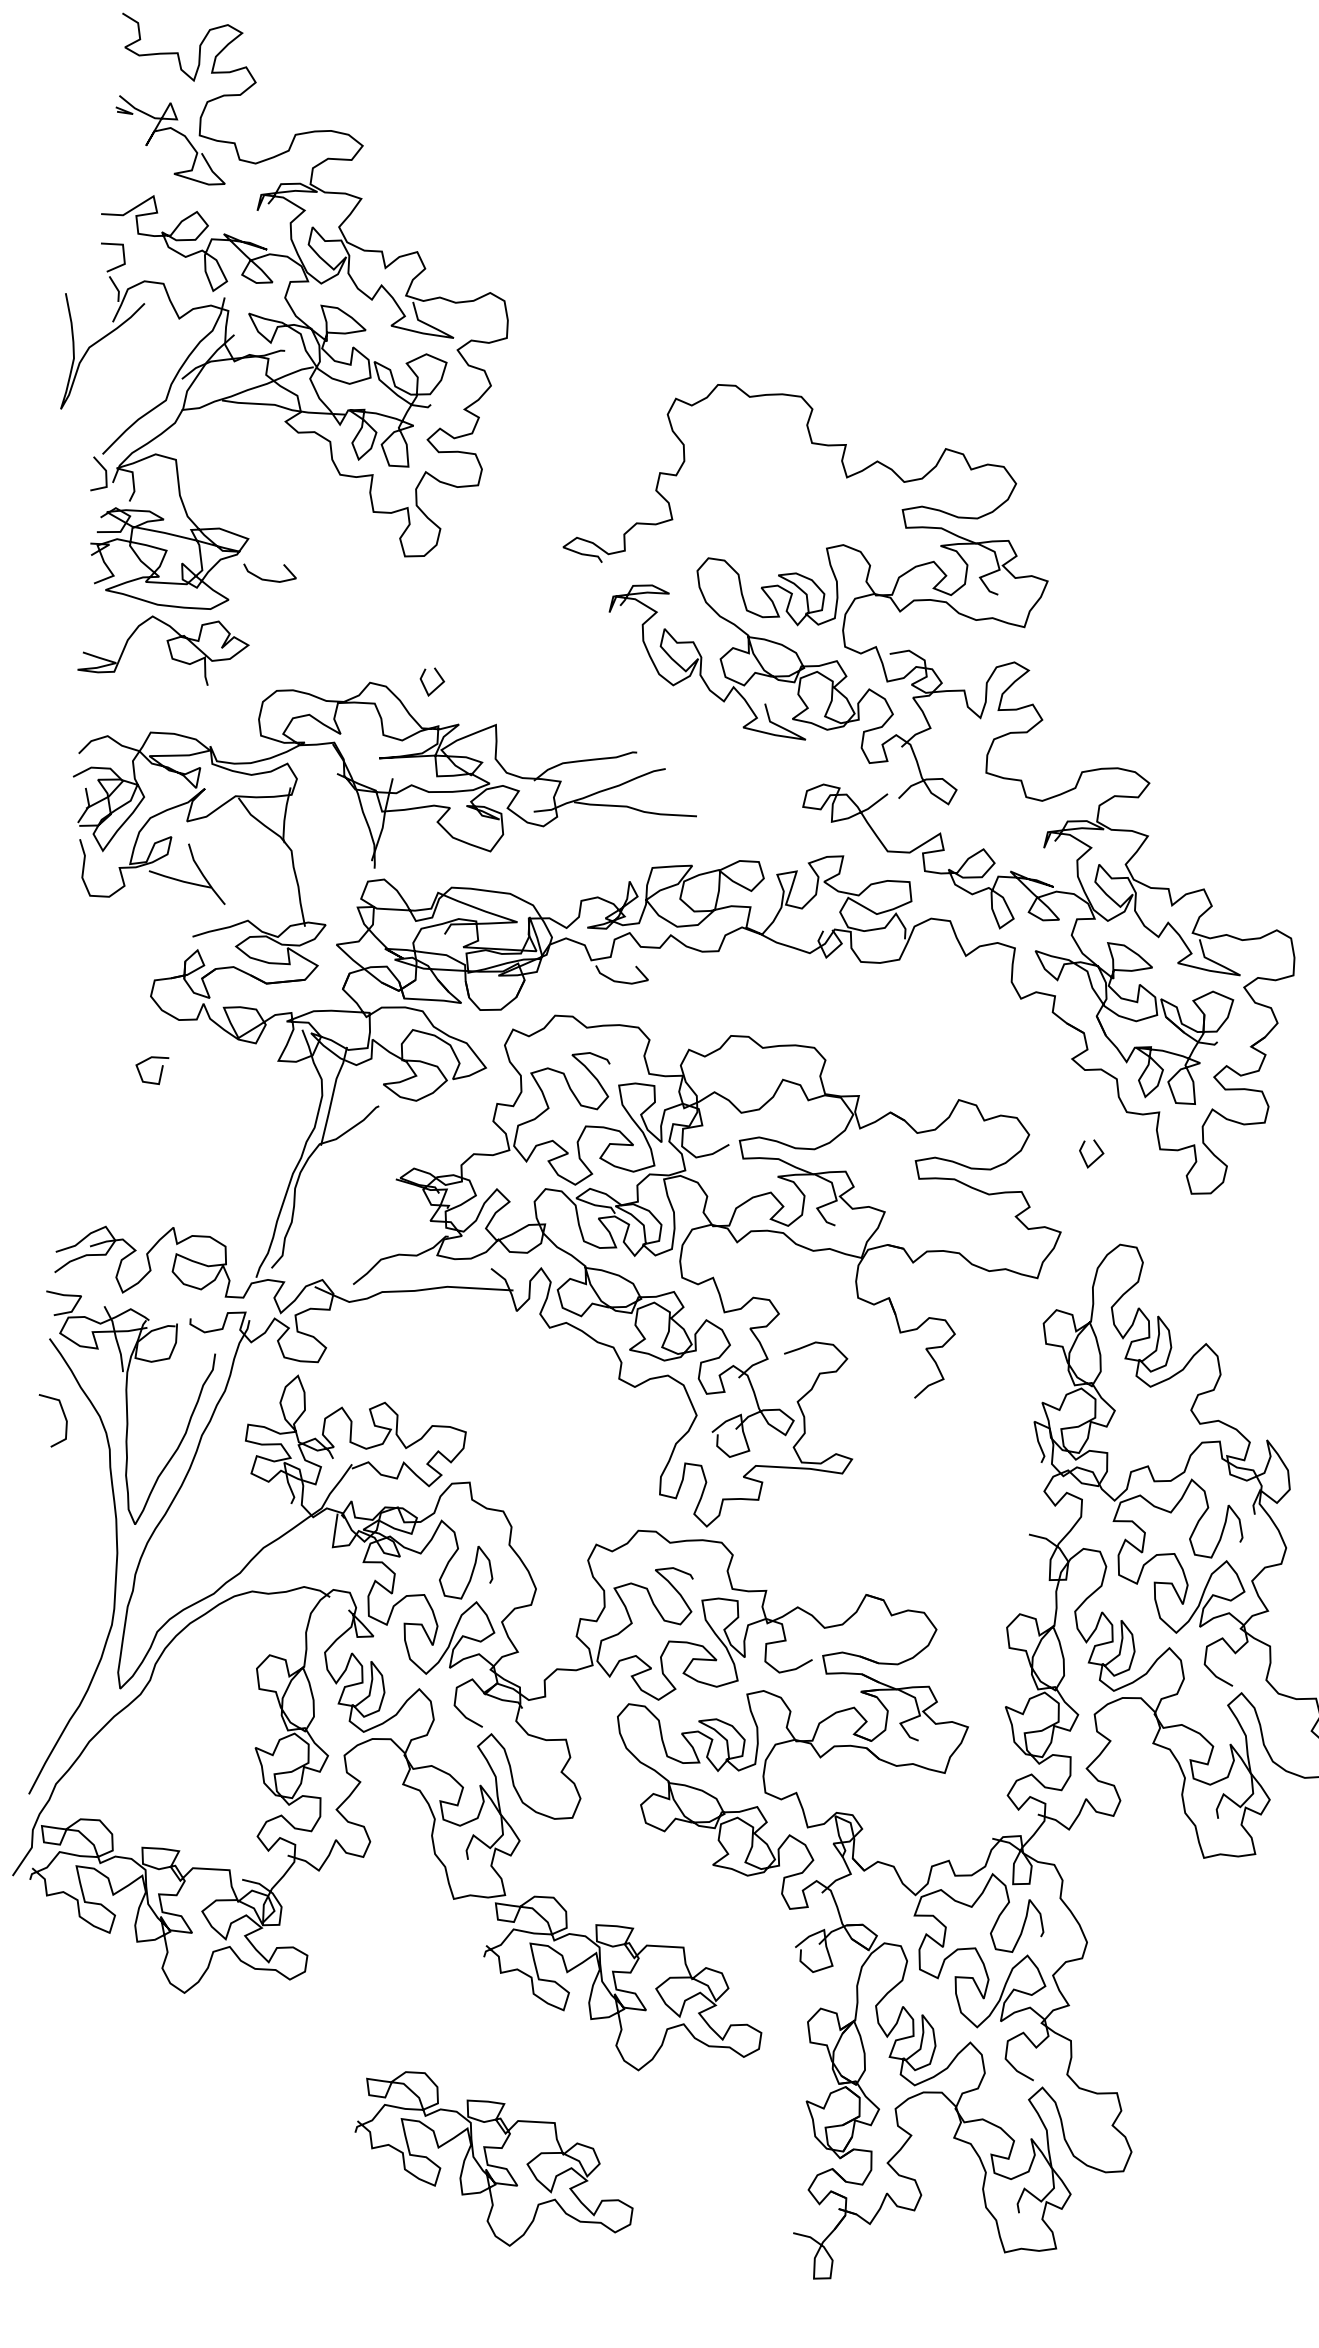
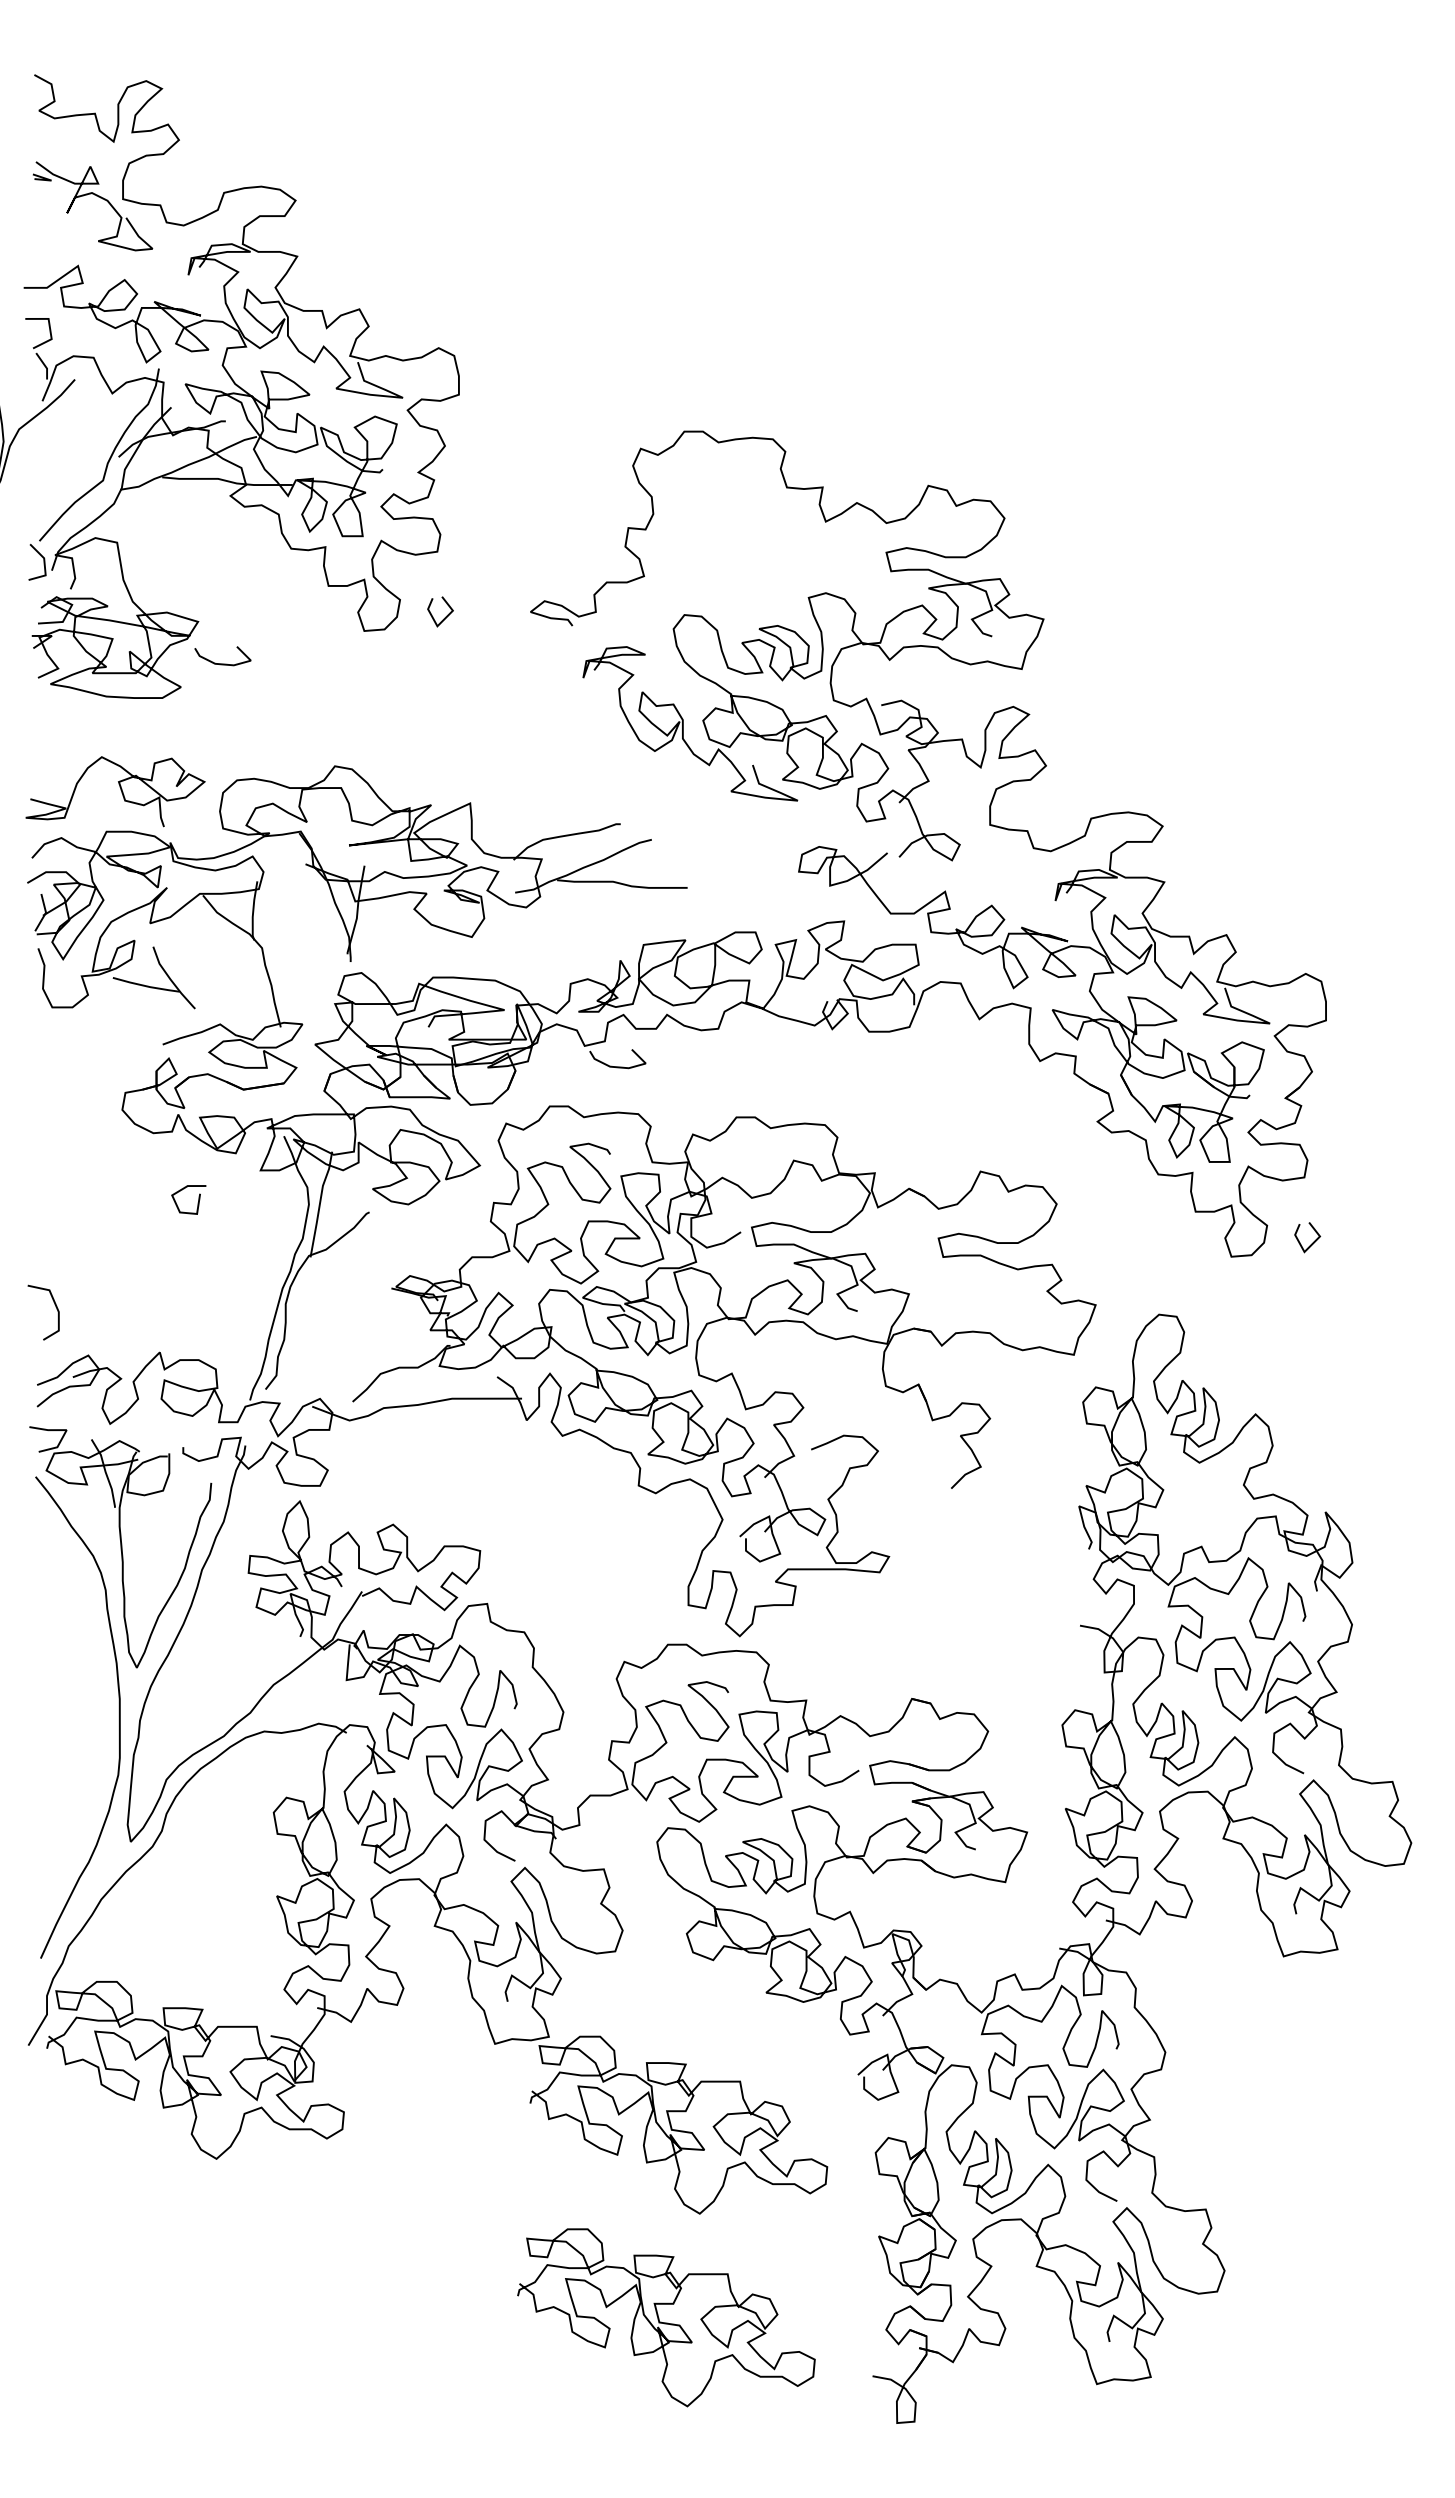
curve: (168, 648) -> (120, 790), moved
line: (436, 686) -> (445, 616), moved
curve: (160, 1073) -> (197, 1202), moved
line: (1095, 1158) -> (1312, 1242), moved
line: (64, 1416) -> (55, 1307), moved
curve: (494, 2165) -> (666, 2322), moved

